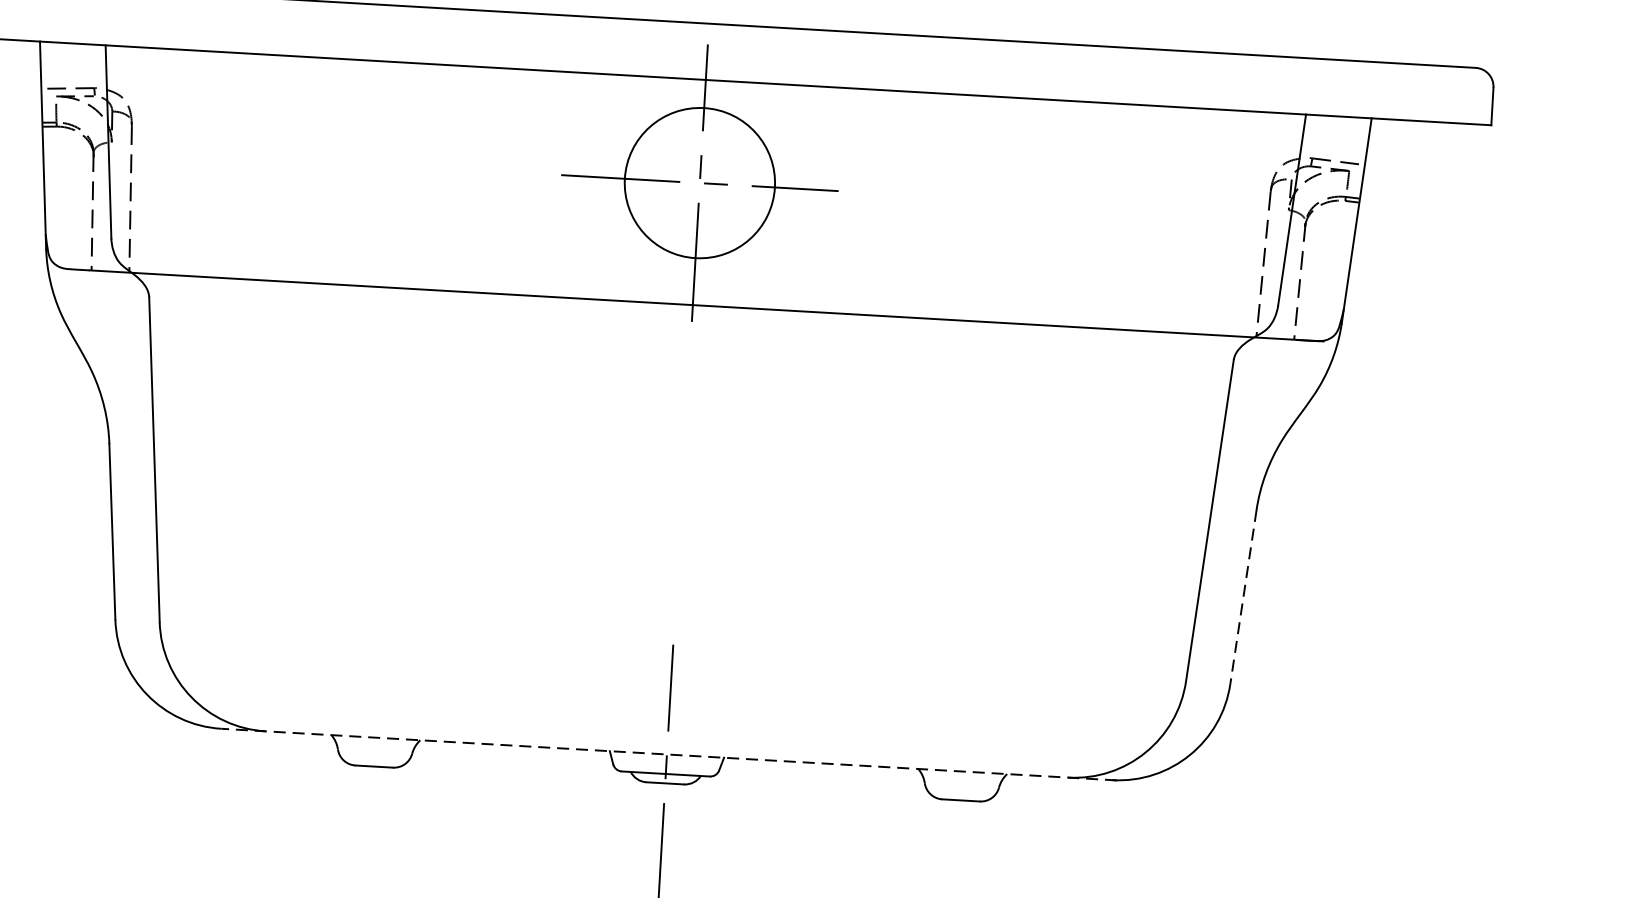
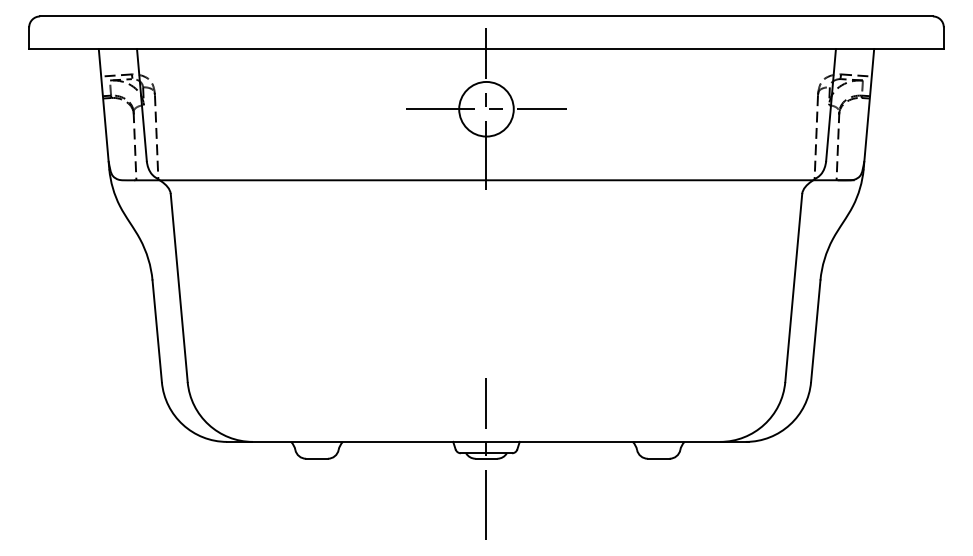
circle: (699, 181) -> (486, 108), size x0.62
line: (1242, 597) -> (815, 331), dashed -> solid
line: (668, 753) -> (487, 441), dashed -> solid

